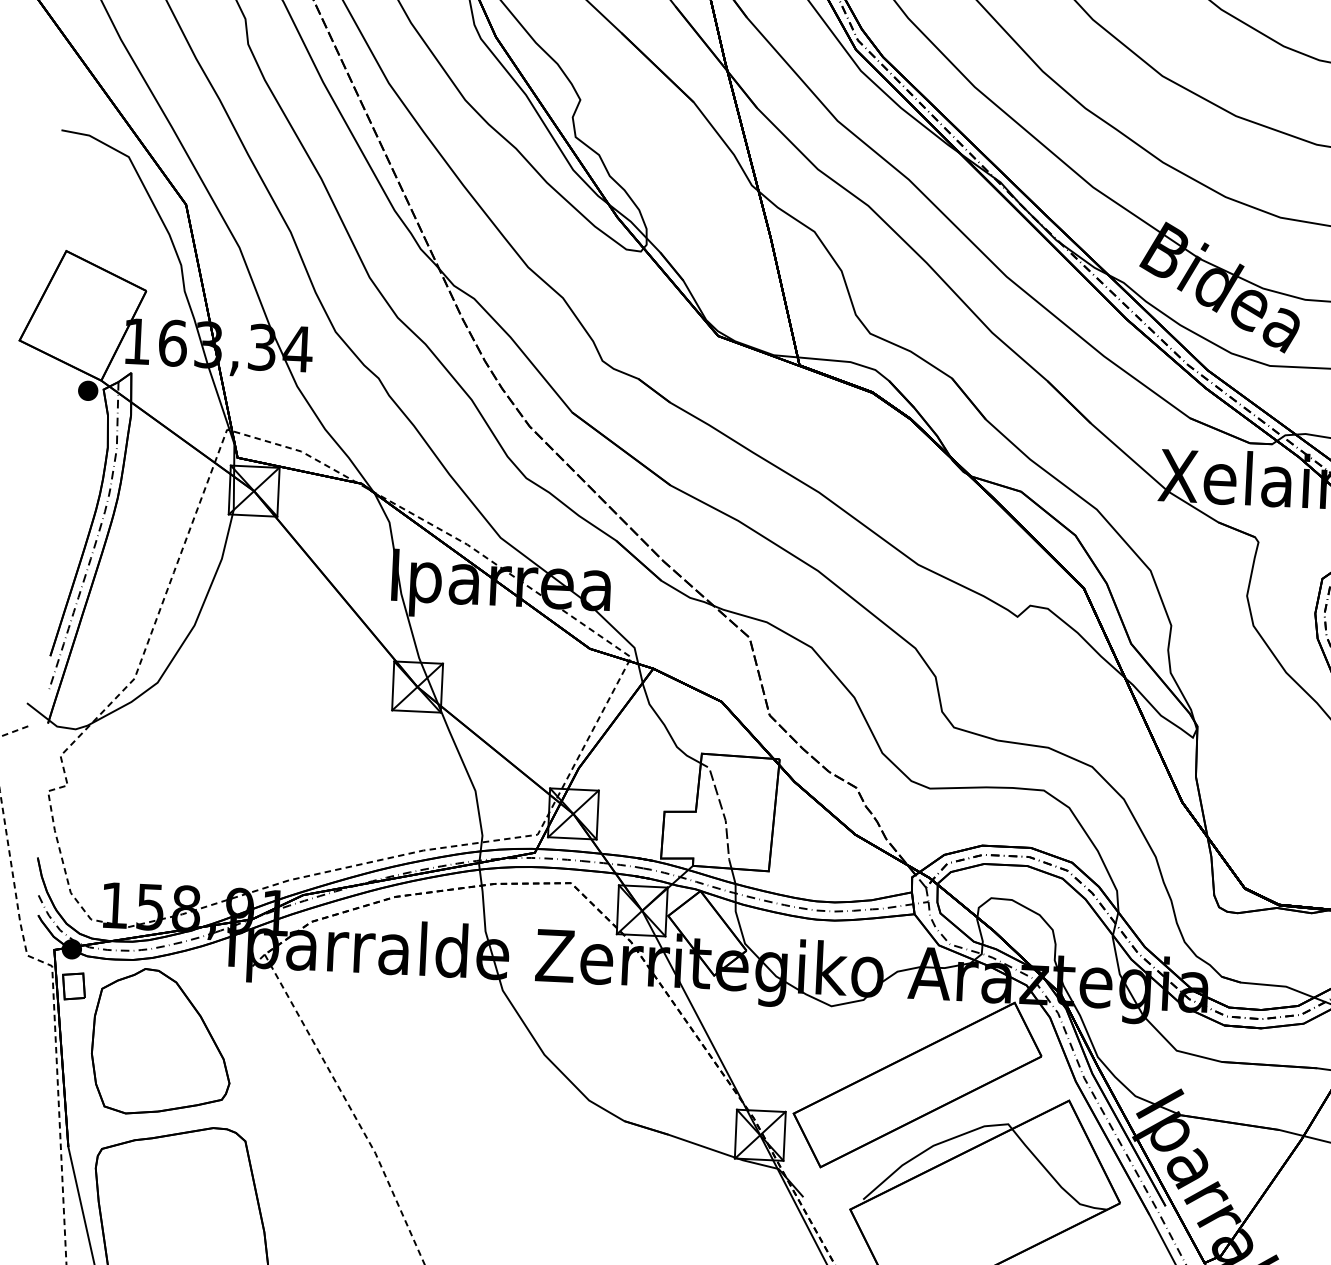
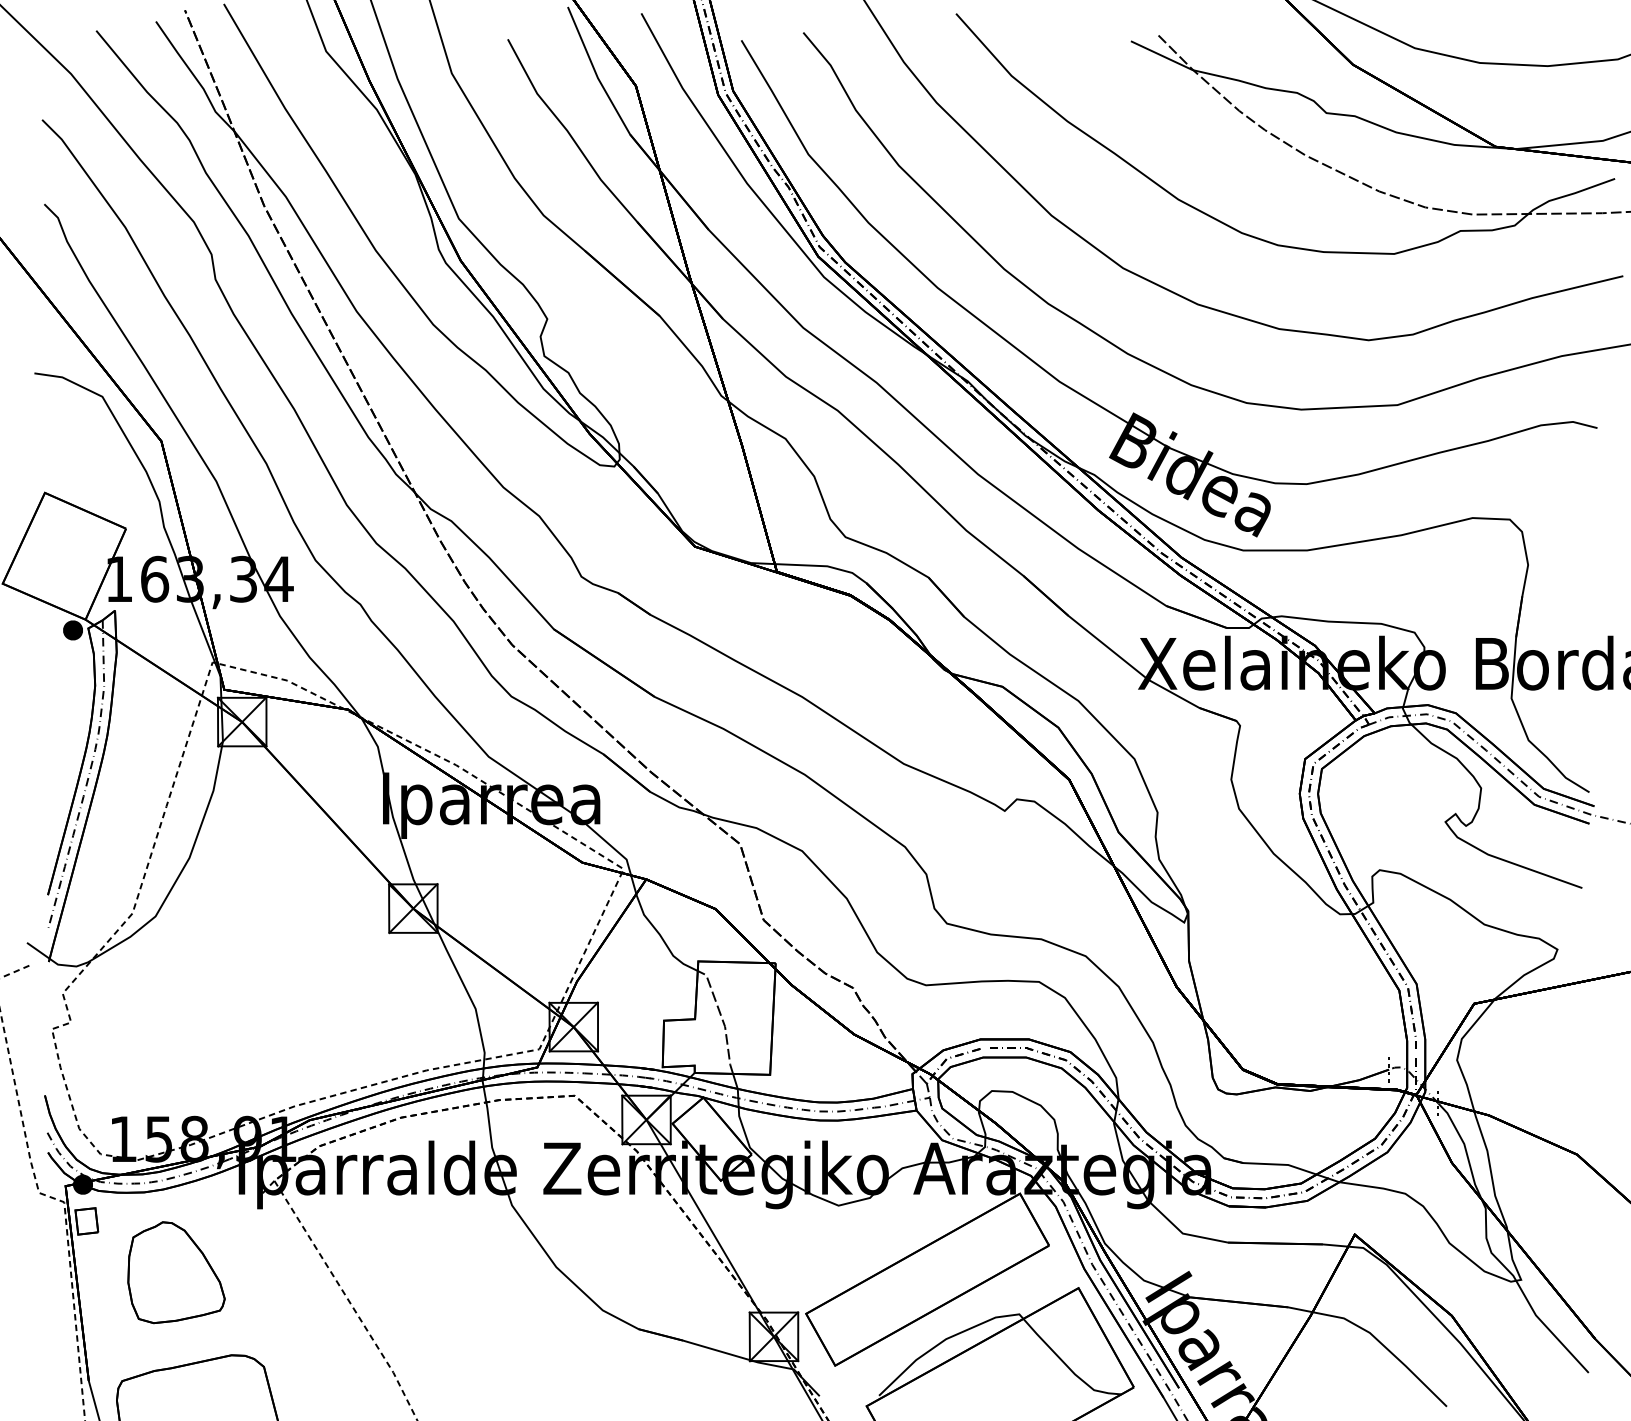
part: (161, 1042) -> (176, 1272), size x0.7

